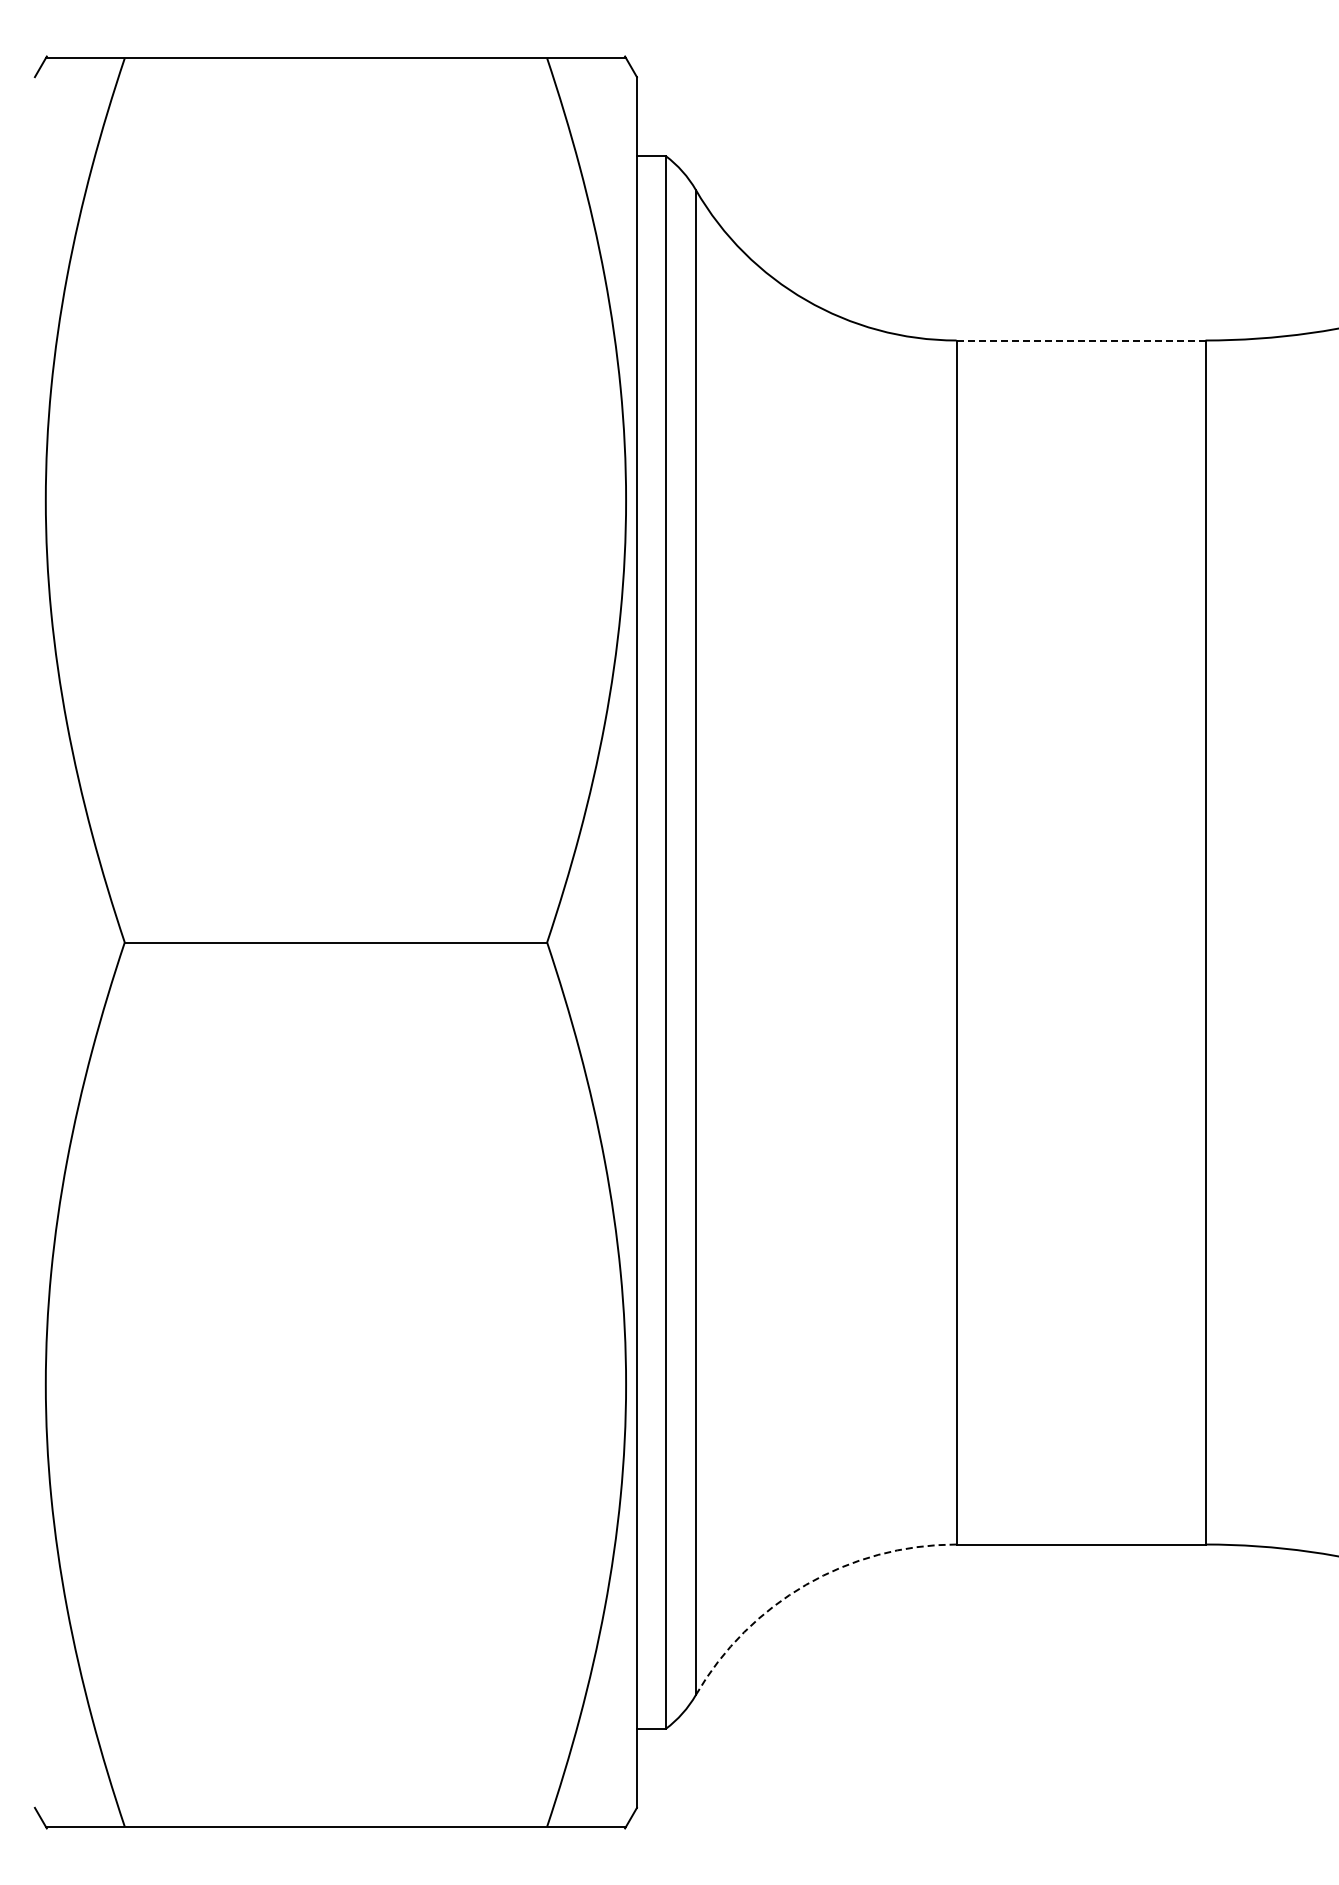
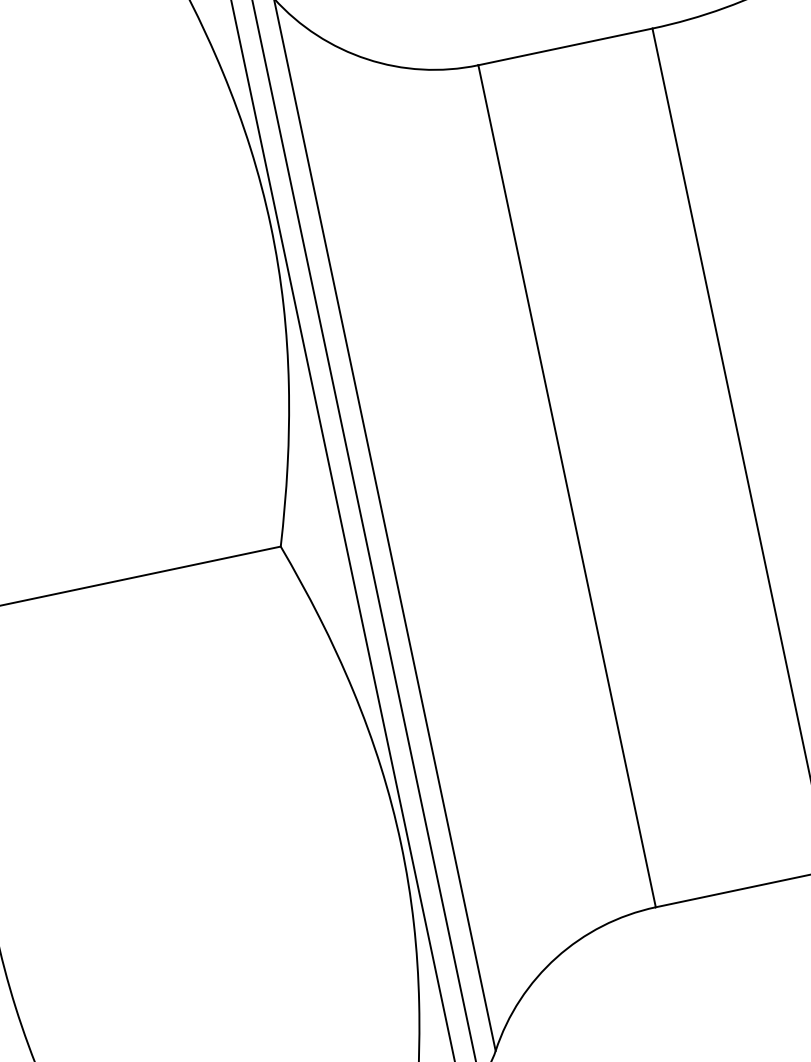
line: (1080, 340) -> (565, 46), dashed -> solid
arc: (806, 1584) -> (556, 957), dashed -> solid

